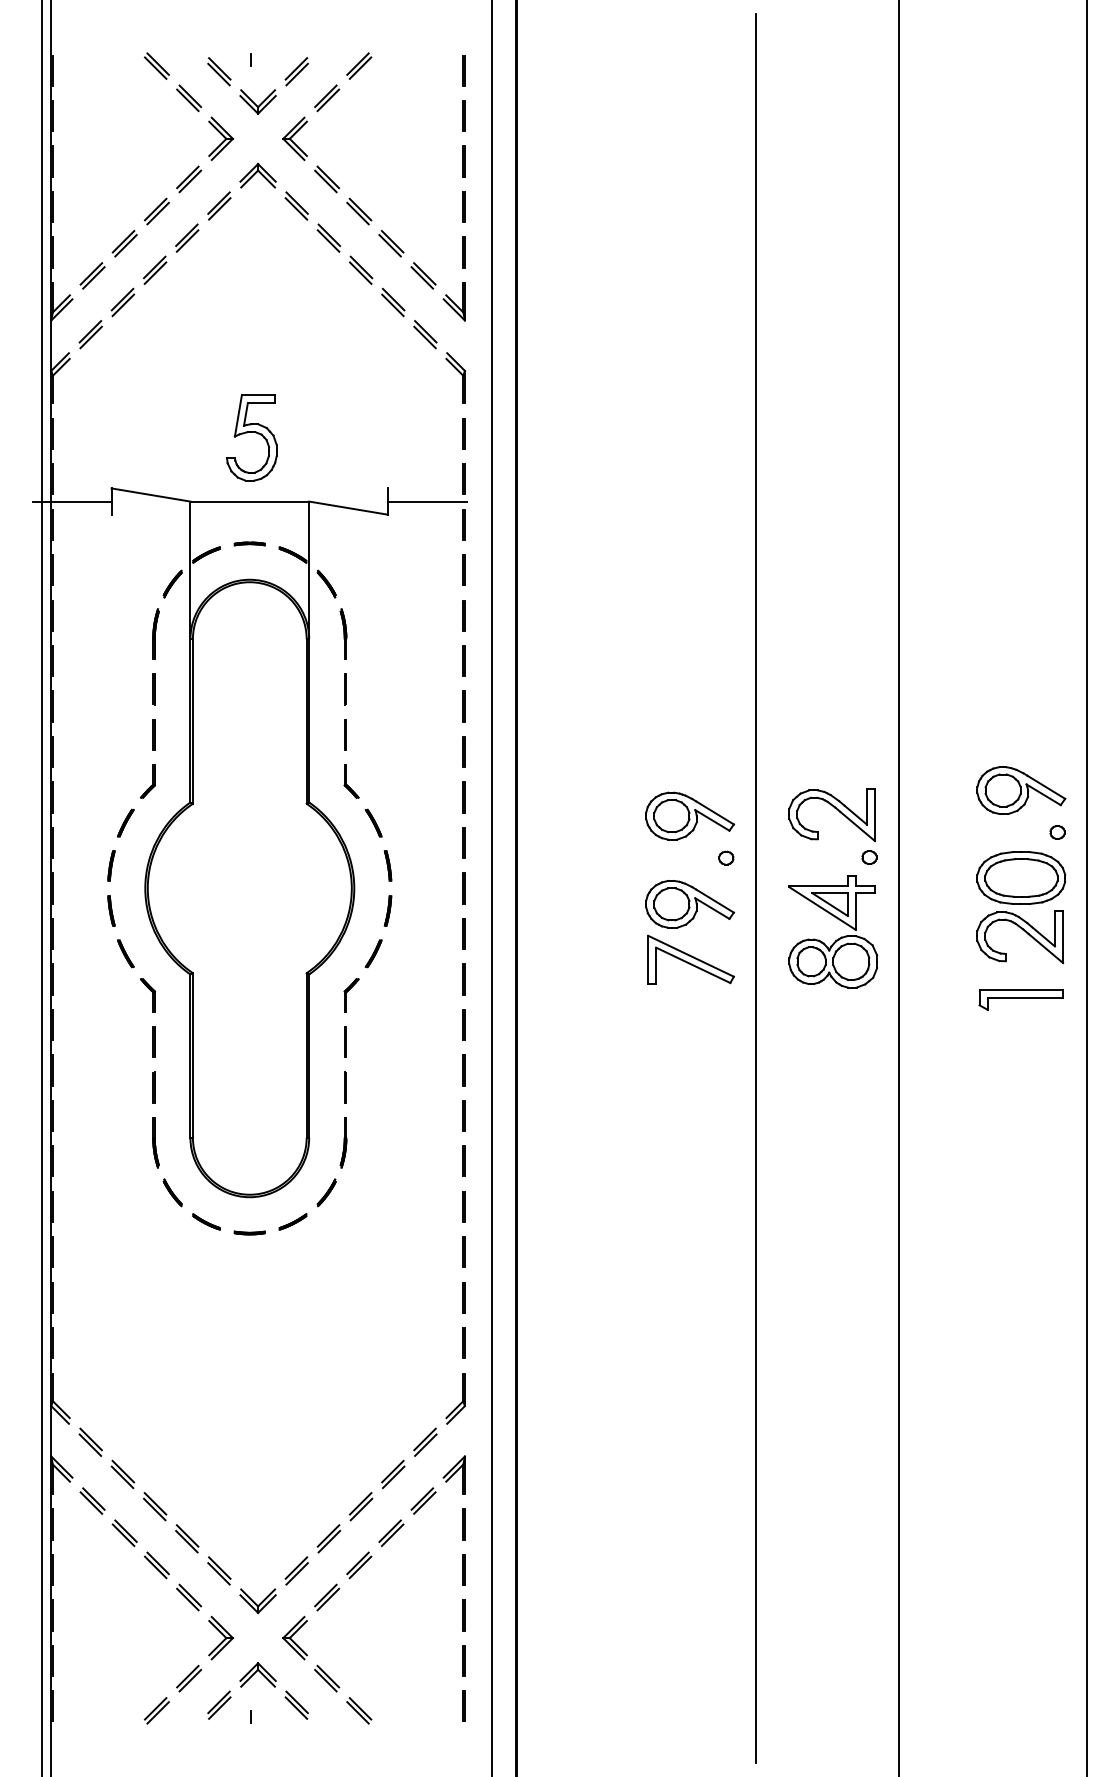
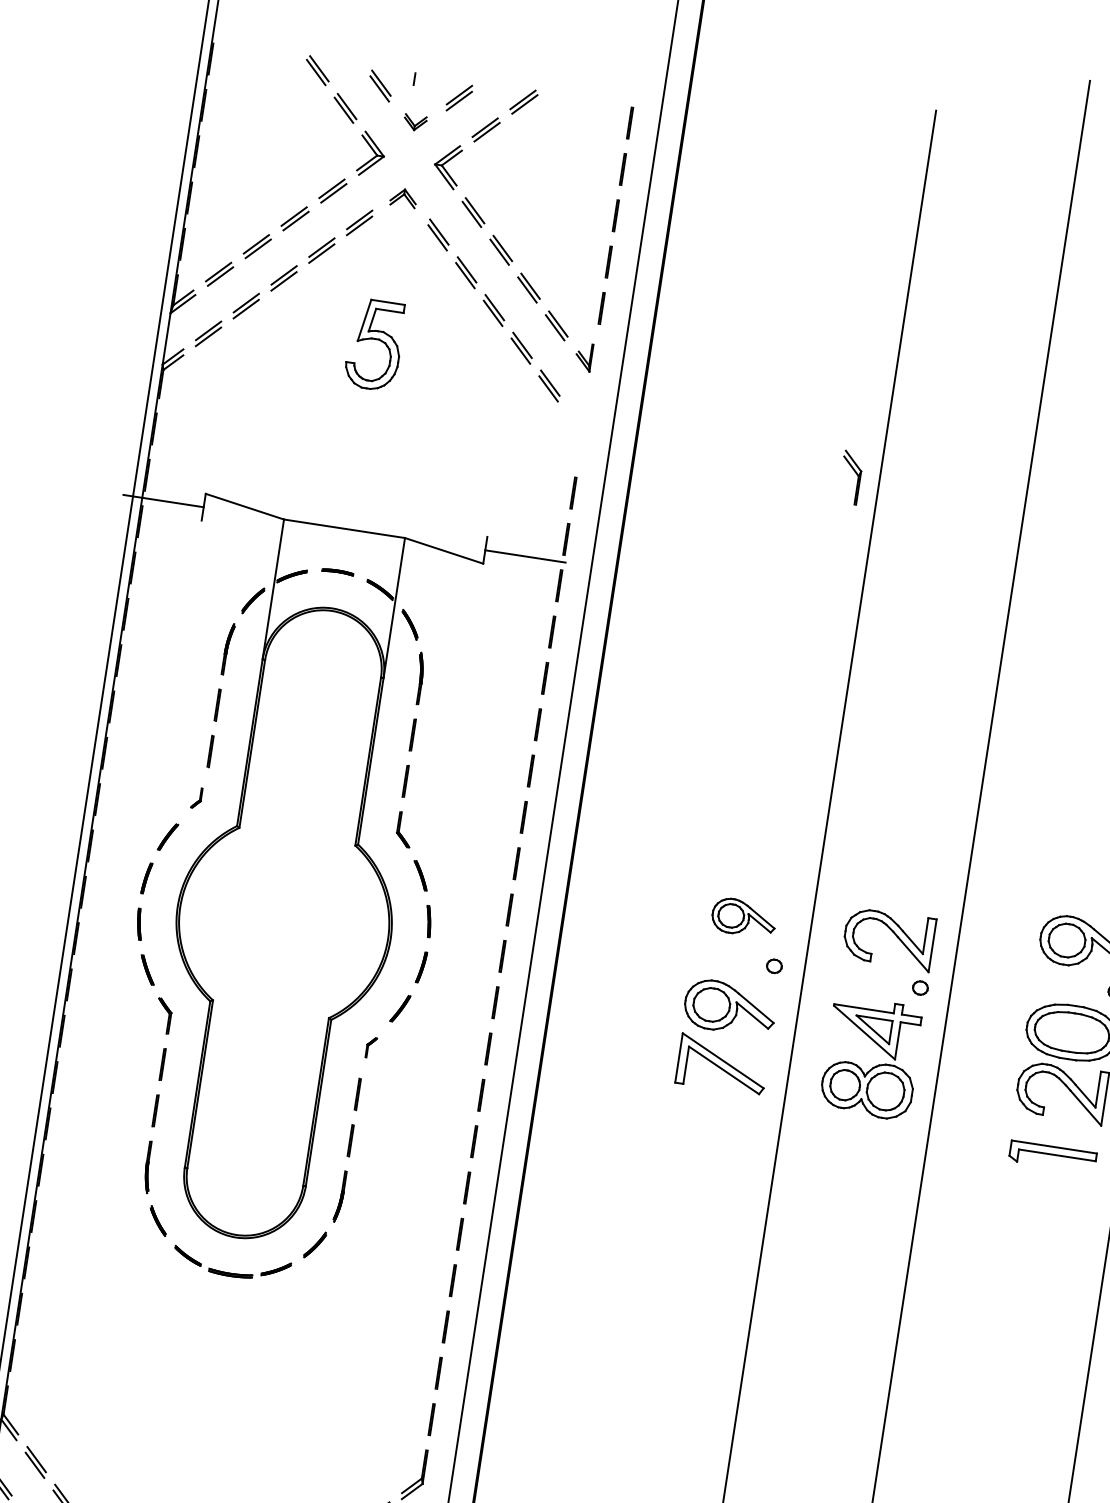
part: (257, 101) -> (414, 122), size x0.6
part: (257, 175) -> (403, 197), size x0.7
part: (453, 301) -> (583, 356), size x0.7
part: (455, 377) -> (850, 476), moved
part: (251, 437) -> (374, 344), moved
part: (147, 781) -> (196, 798), size x0.6
part: (690, 815) -> (744, 917), size x0.7
part: (351, 995) -> (371, 1047), size x0.6
part: (249, 1232) -> (230, 1273), size x1.4

